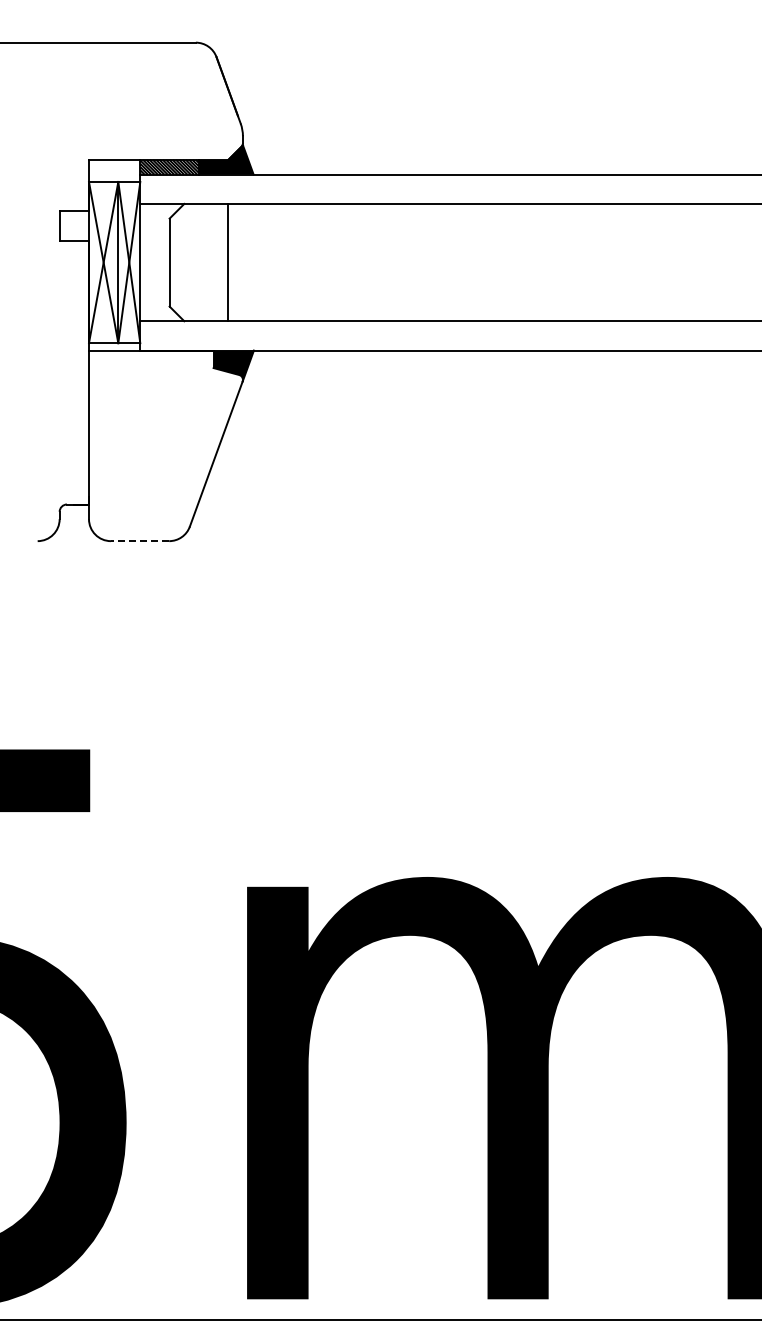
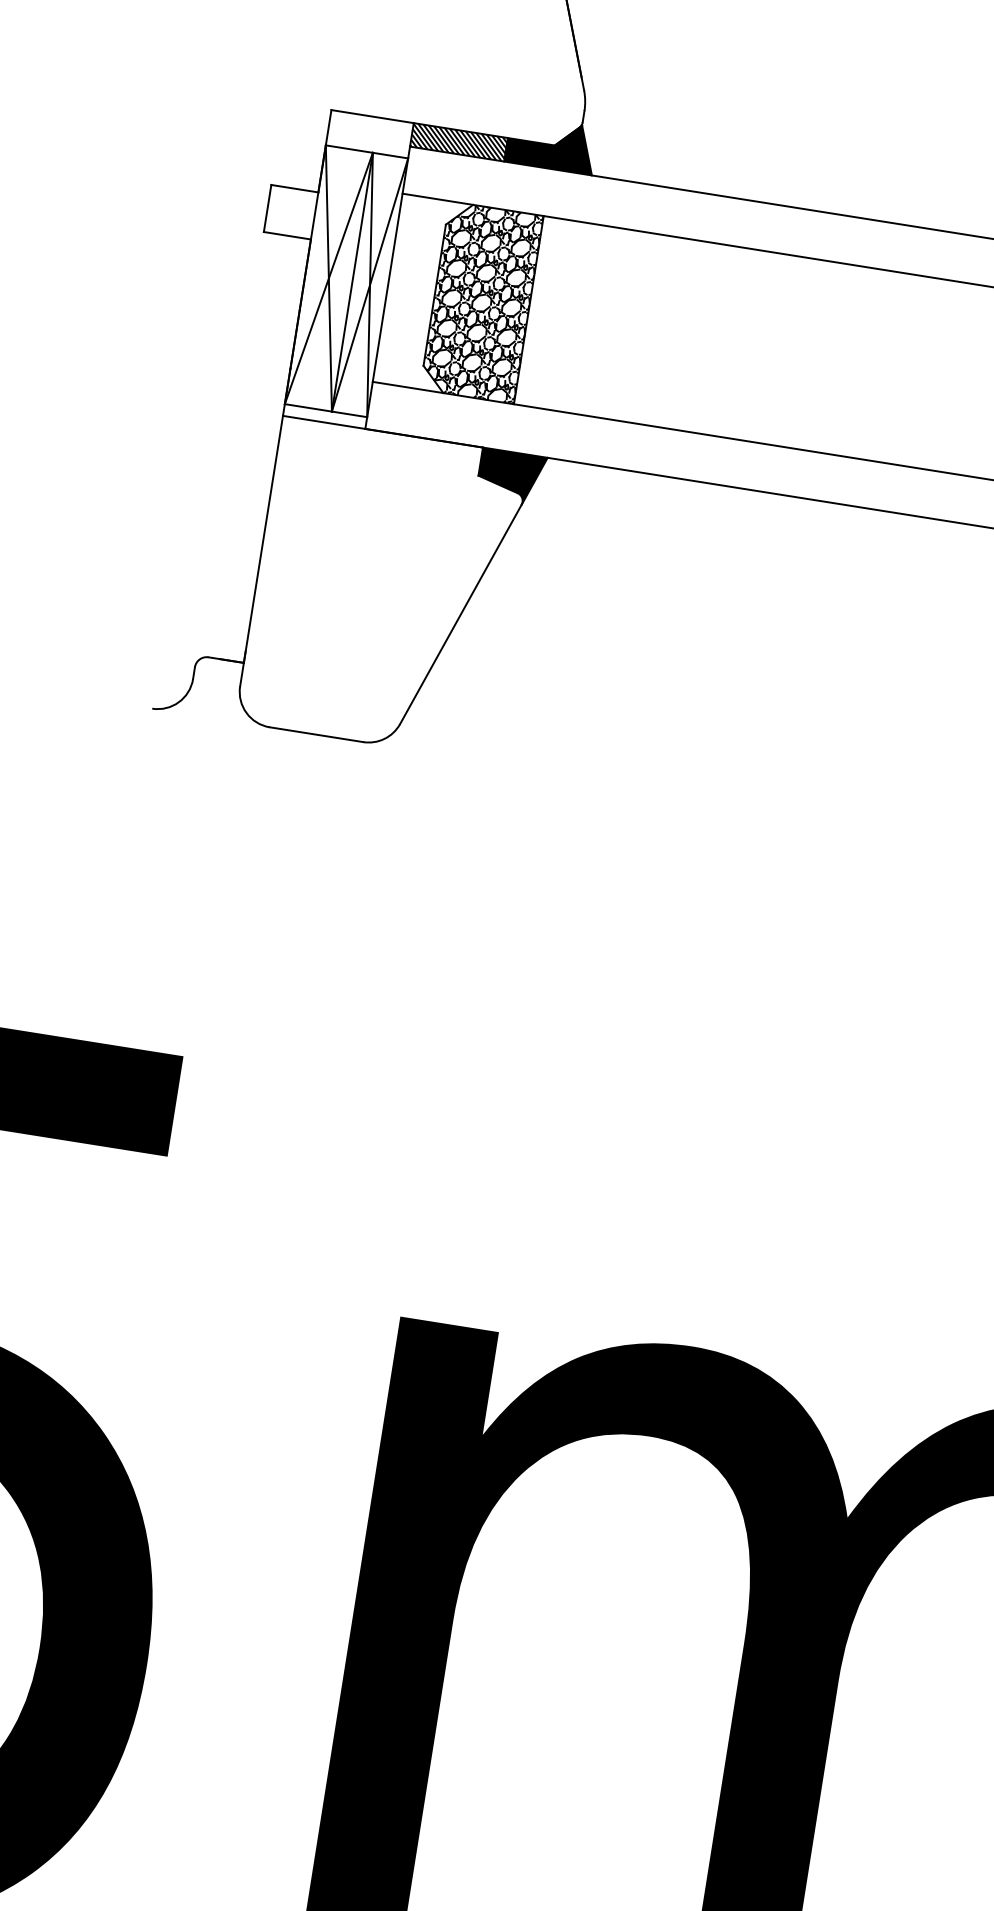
hatch: (198, 262) -> (481, 302), added
line: (139, 541) -> (315, 735), dashed -> solid

